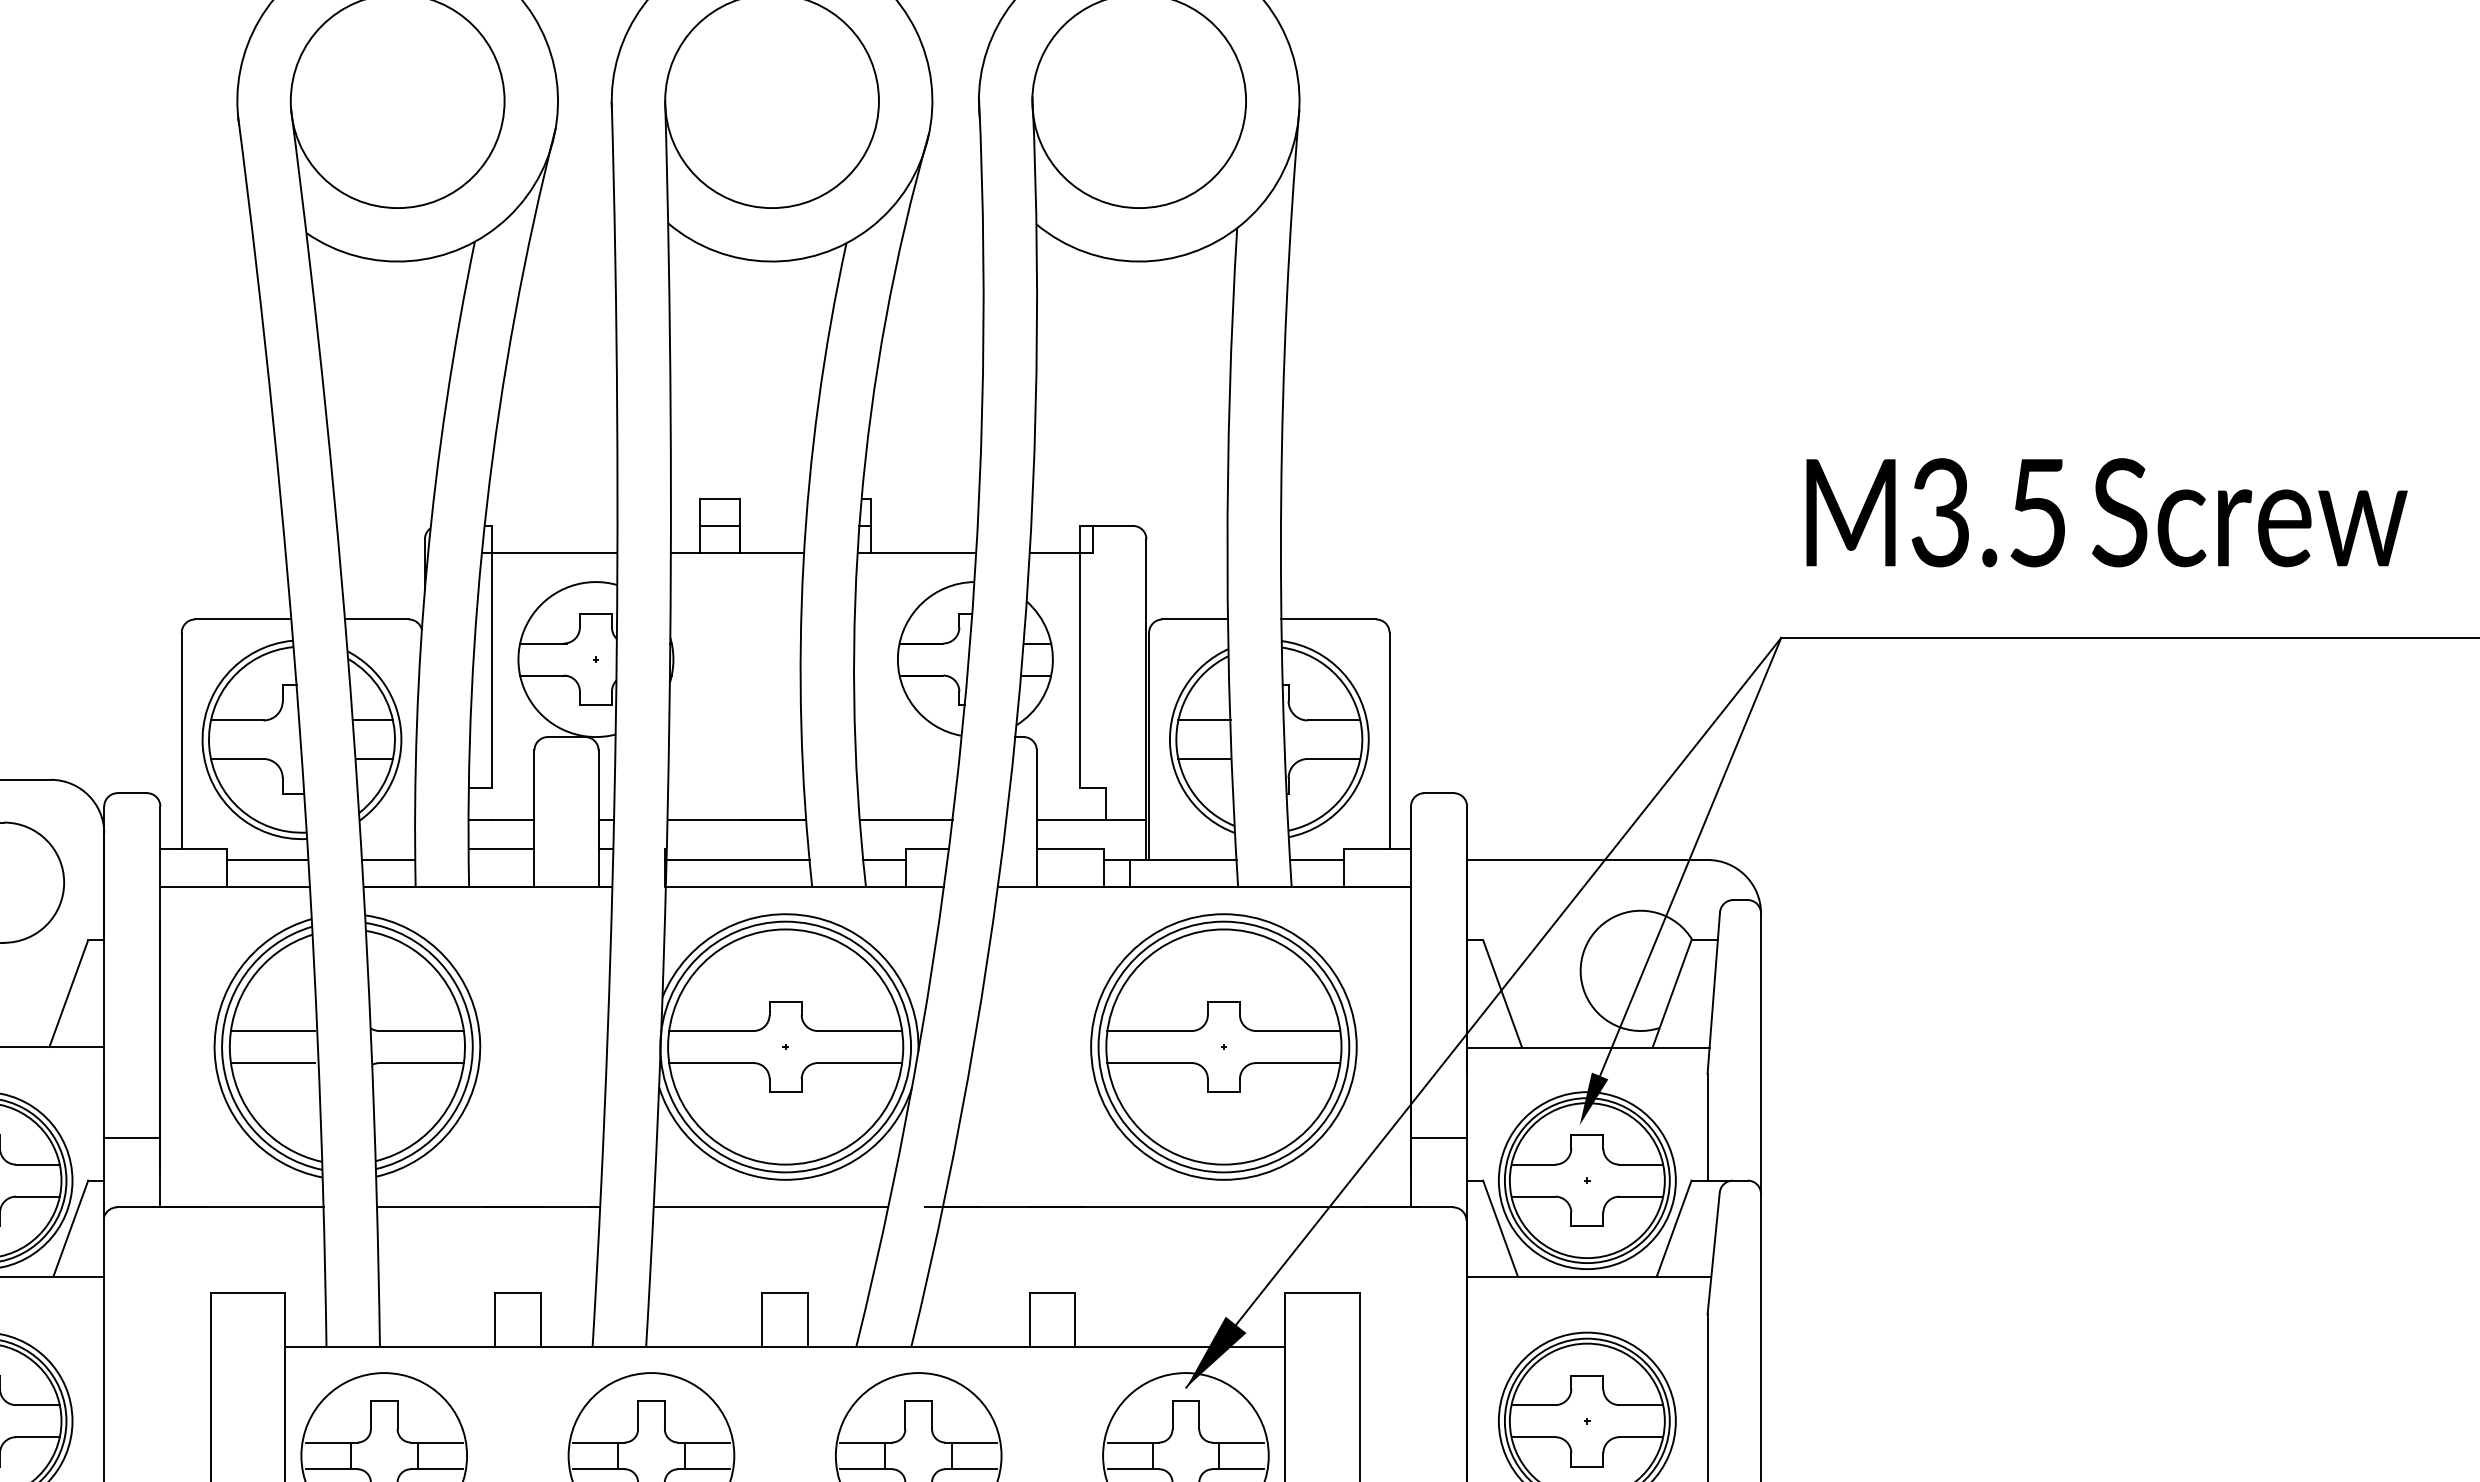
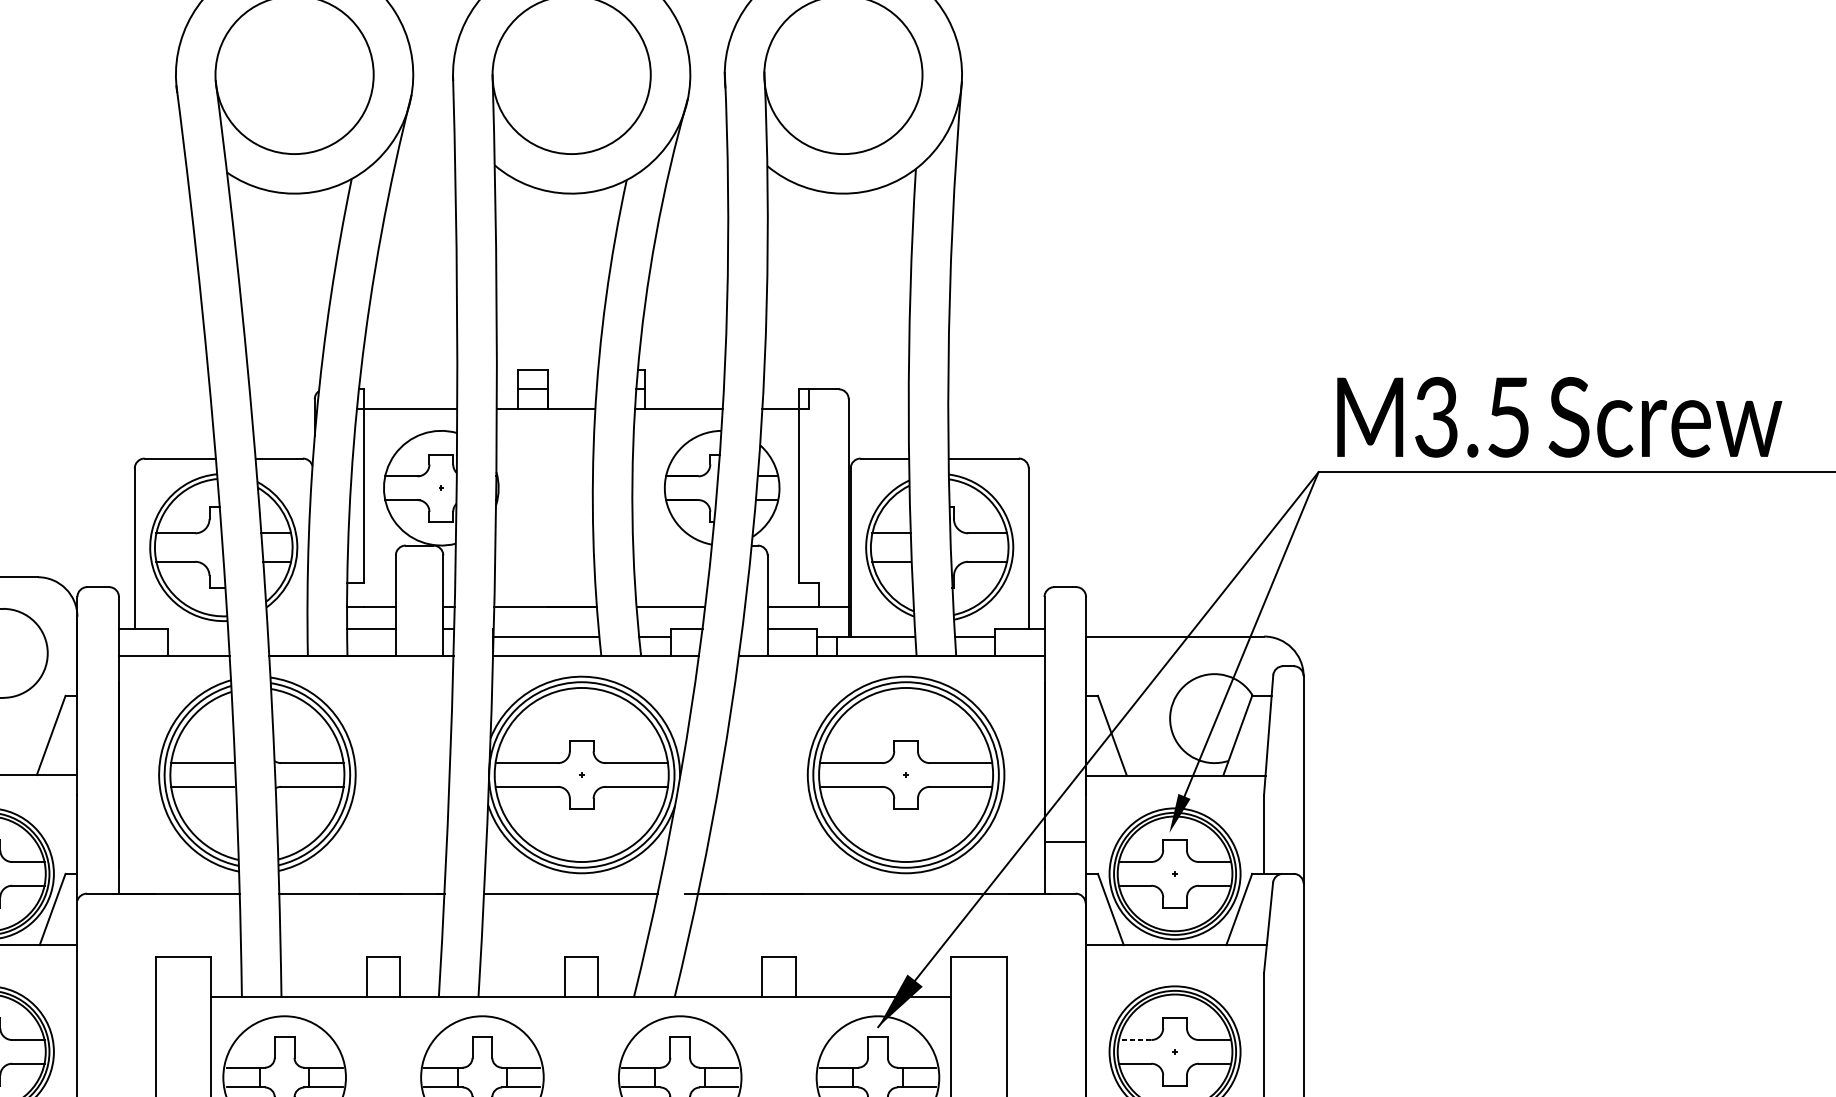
text: (2106, 512) -> (1559, 417), moved
line: (267, 859) -> (198, 636), removed
line: (388, 859) -> (287, 636), removed
line: (132, 1137) -> (98, 841), removed
line: (1533, 1405) -> (1135, 1040), solid -> dashed

